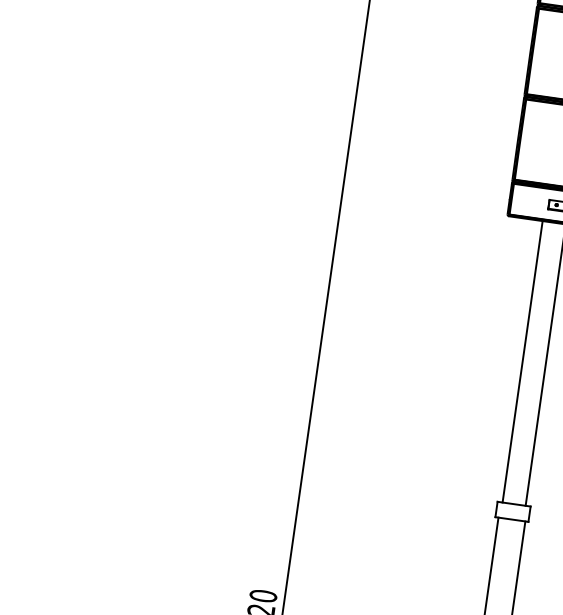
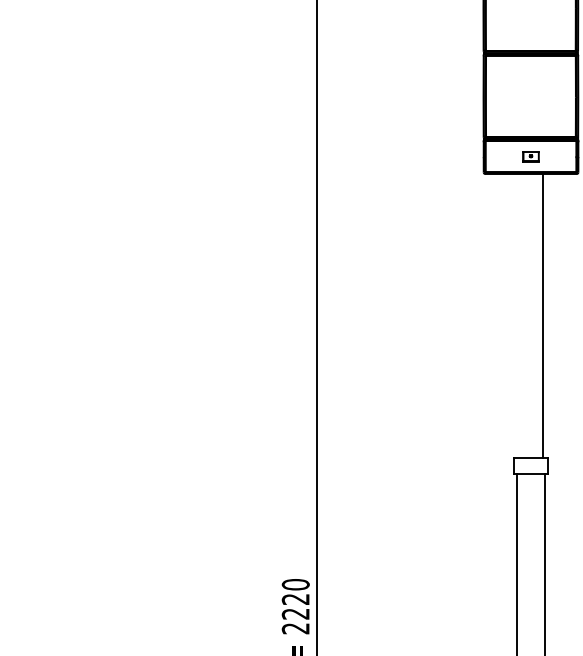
line: (522, 362) -> (519, 316), removed

